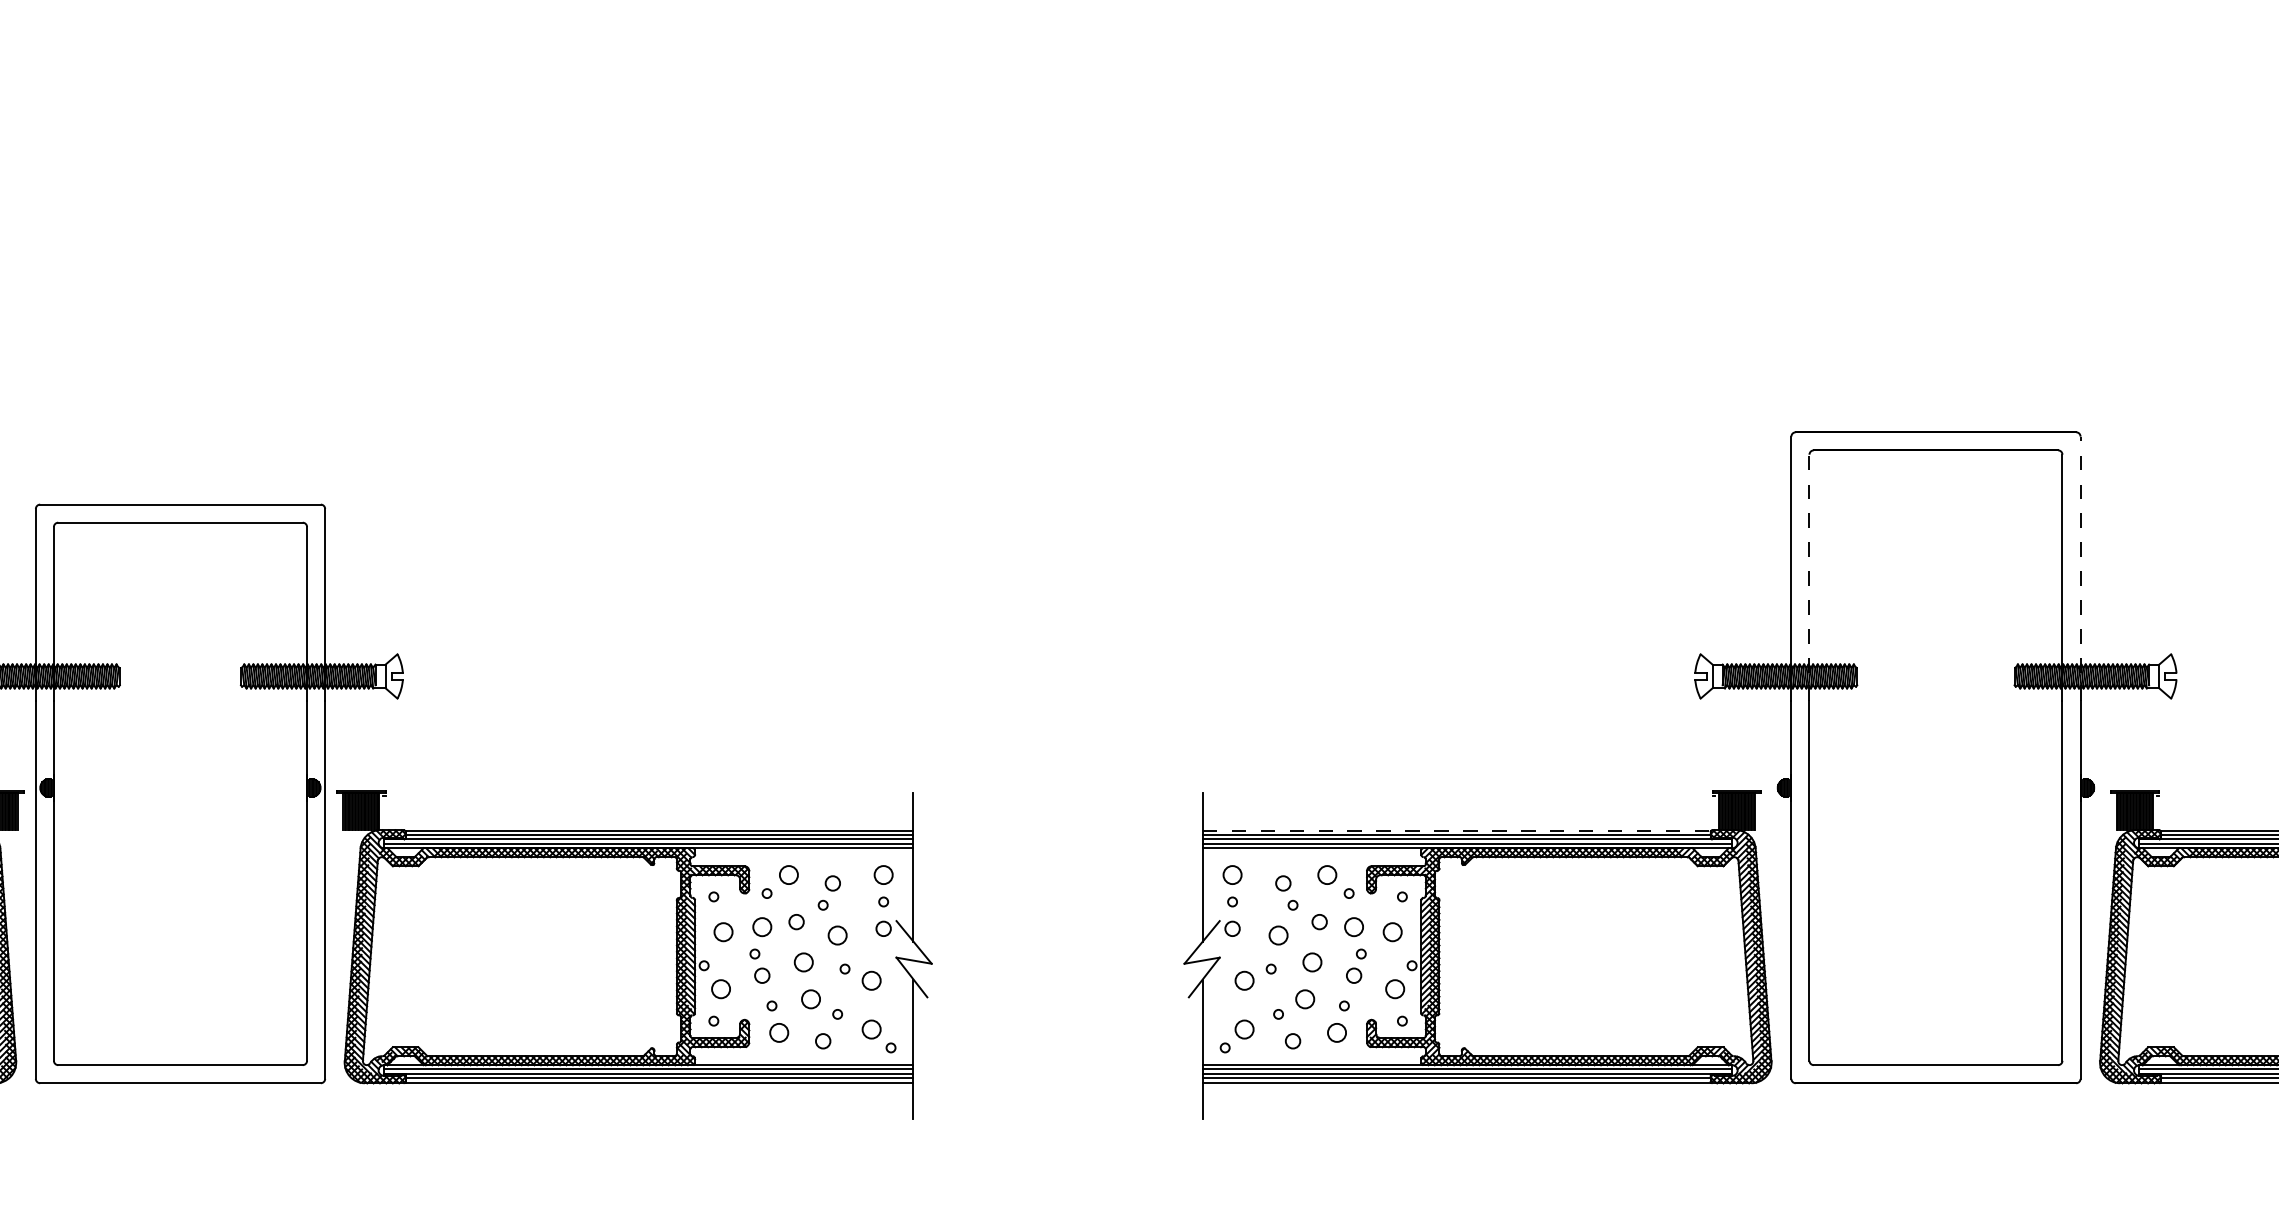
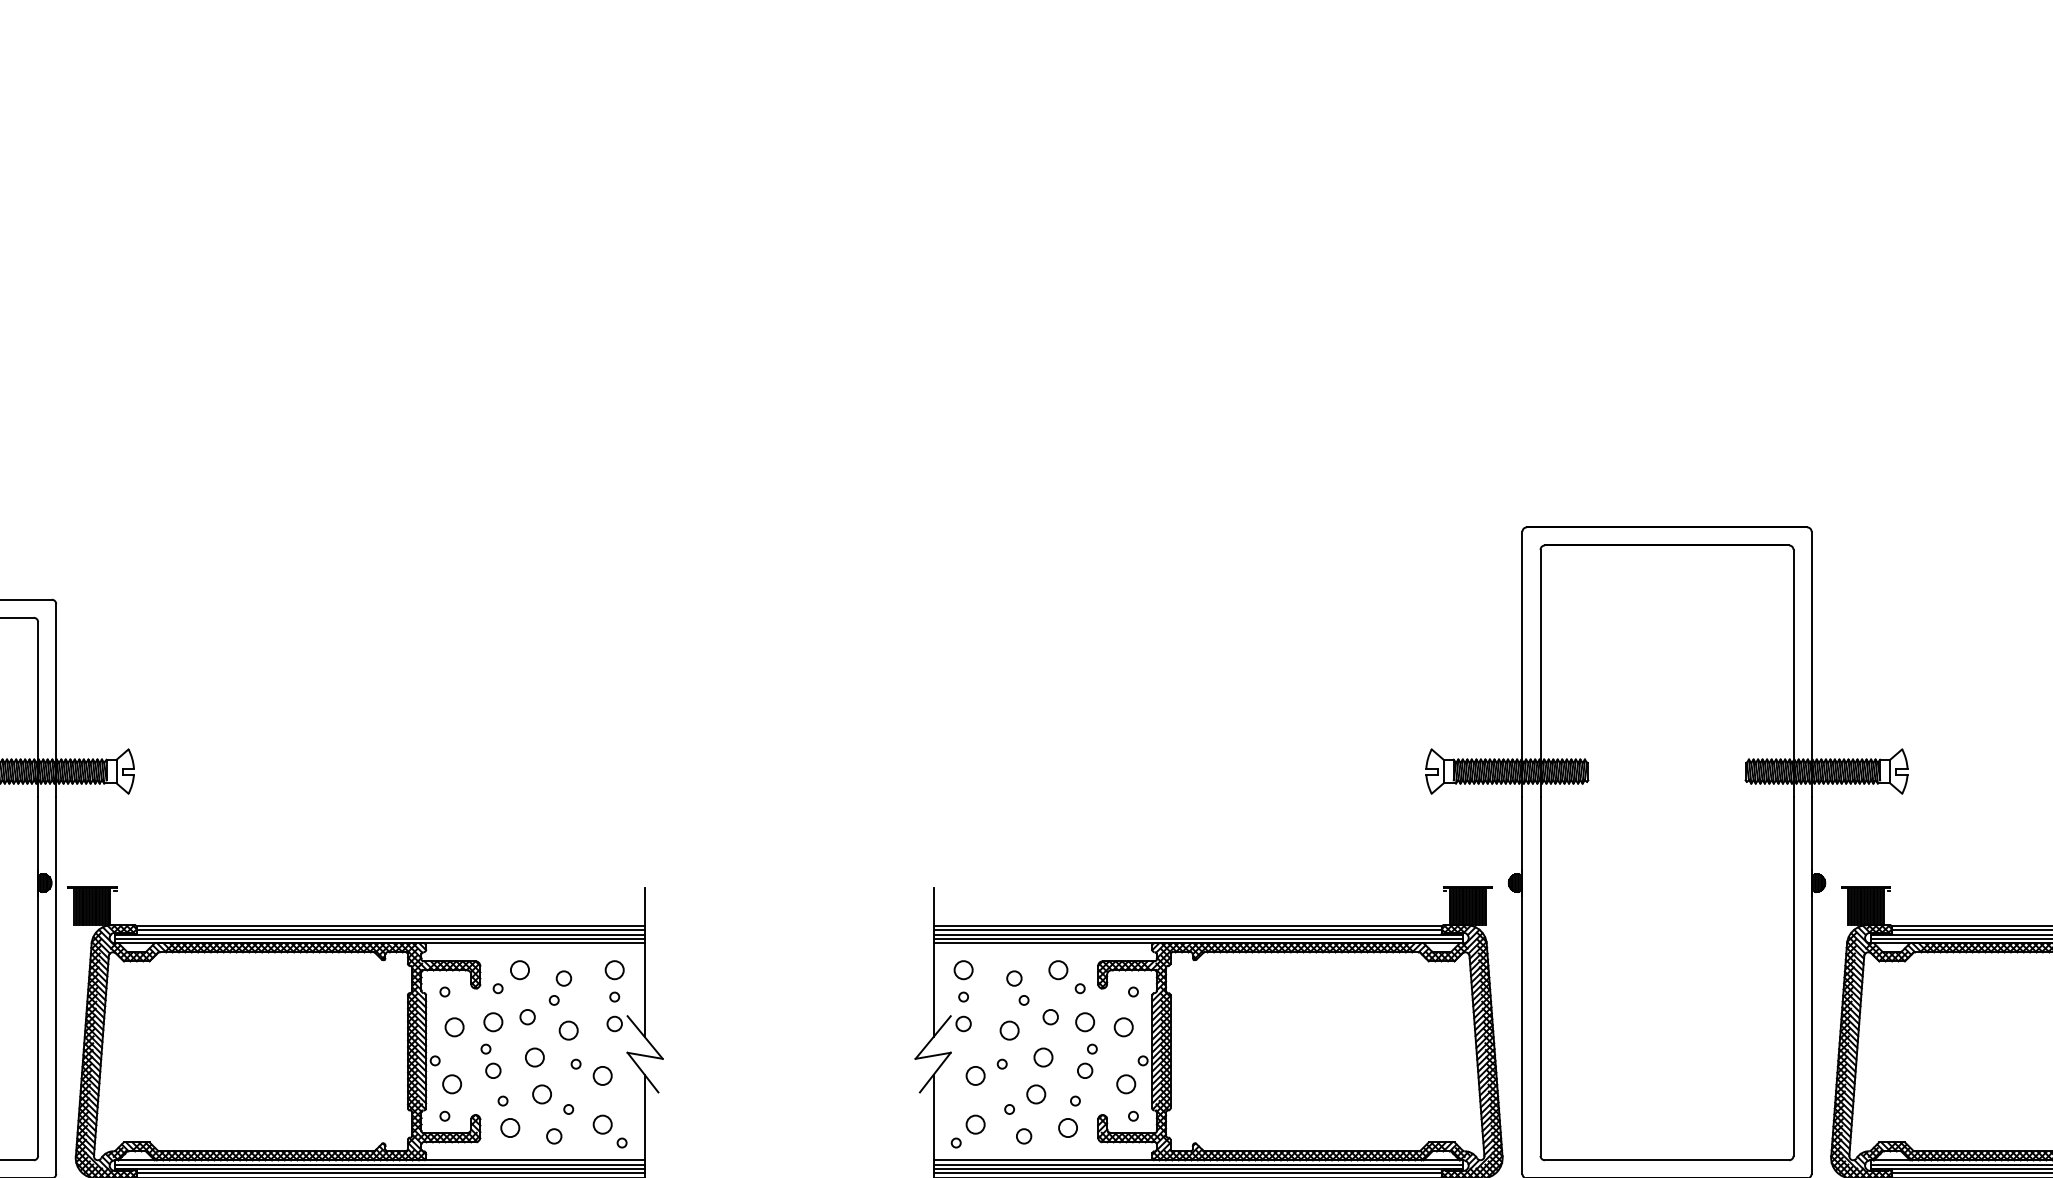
line: (2080, 568) -> (1811, 663), dashed -> solid
line: (1809, 577) -> (1540, 672), dashed -> solid
line: (1456, 830) -> (1187, 925), dashed -> solid

